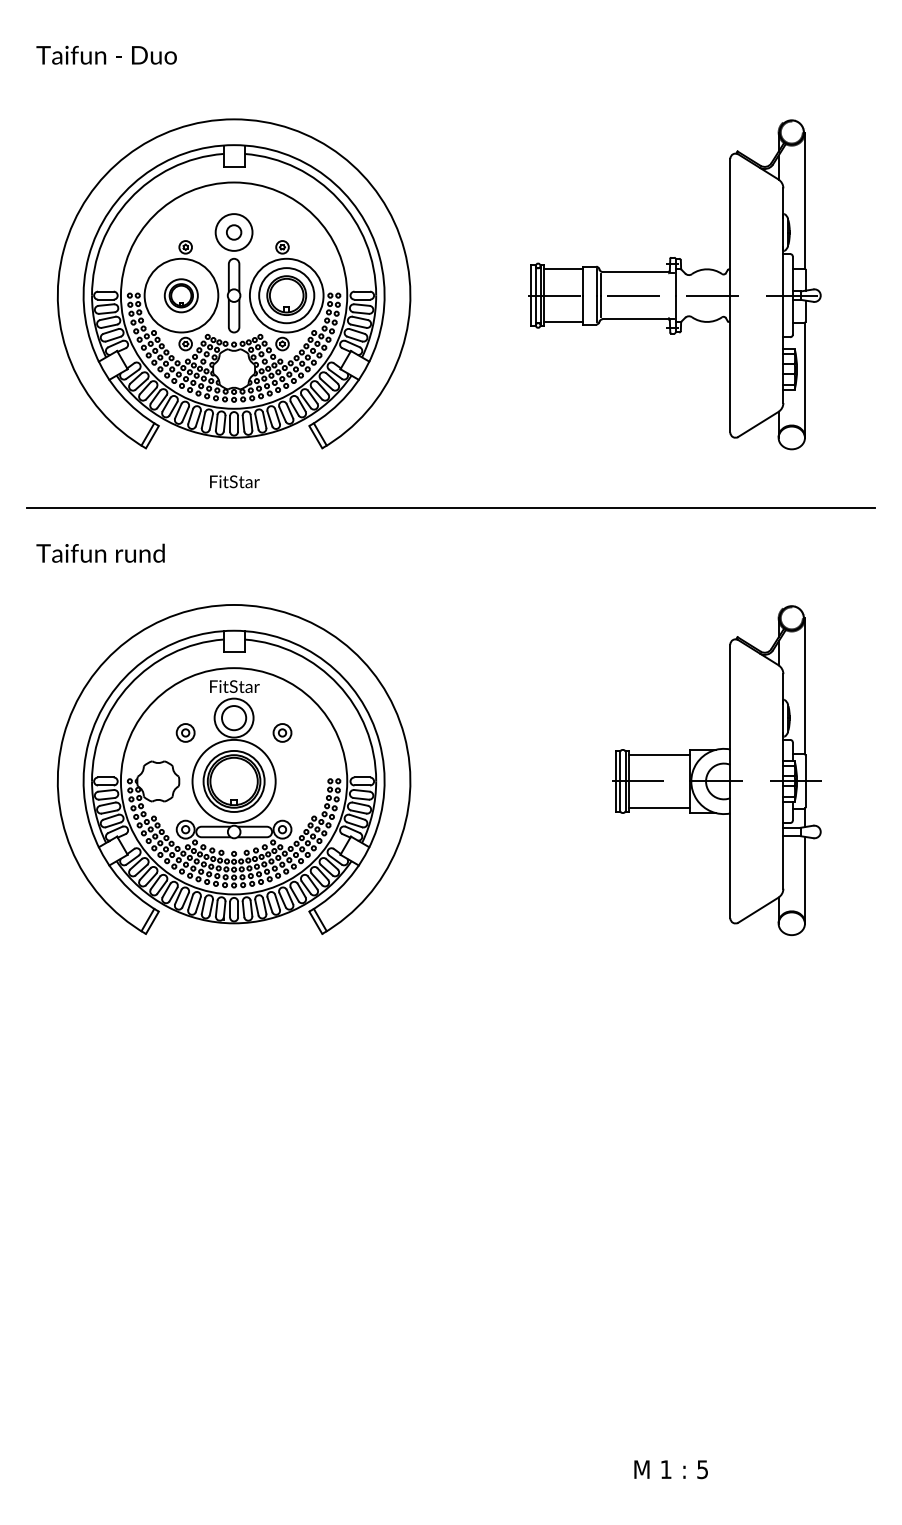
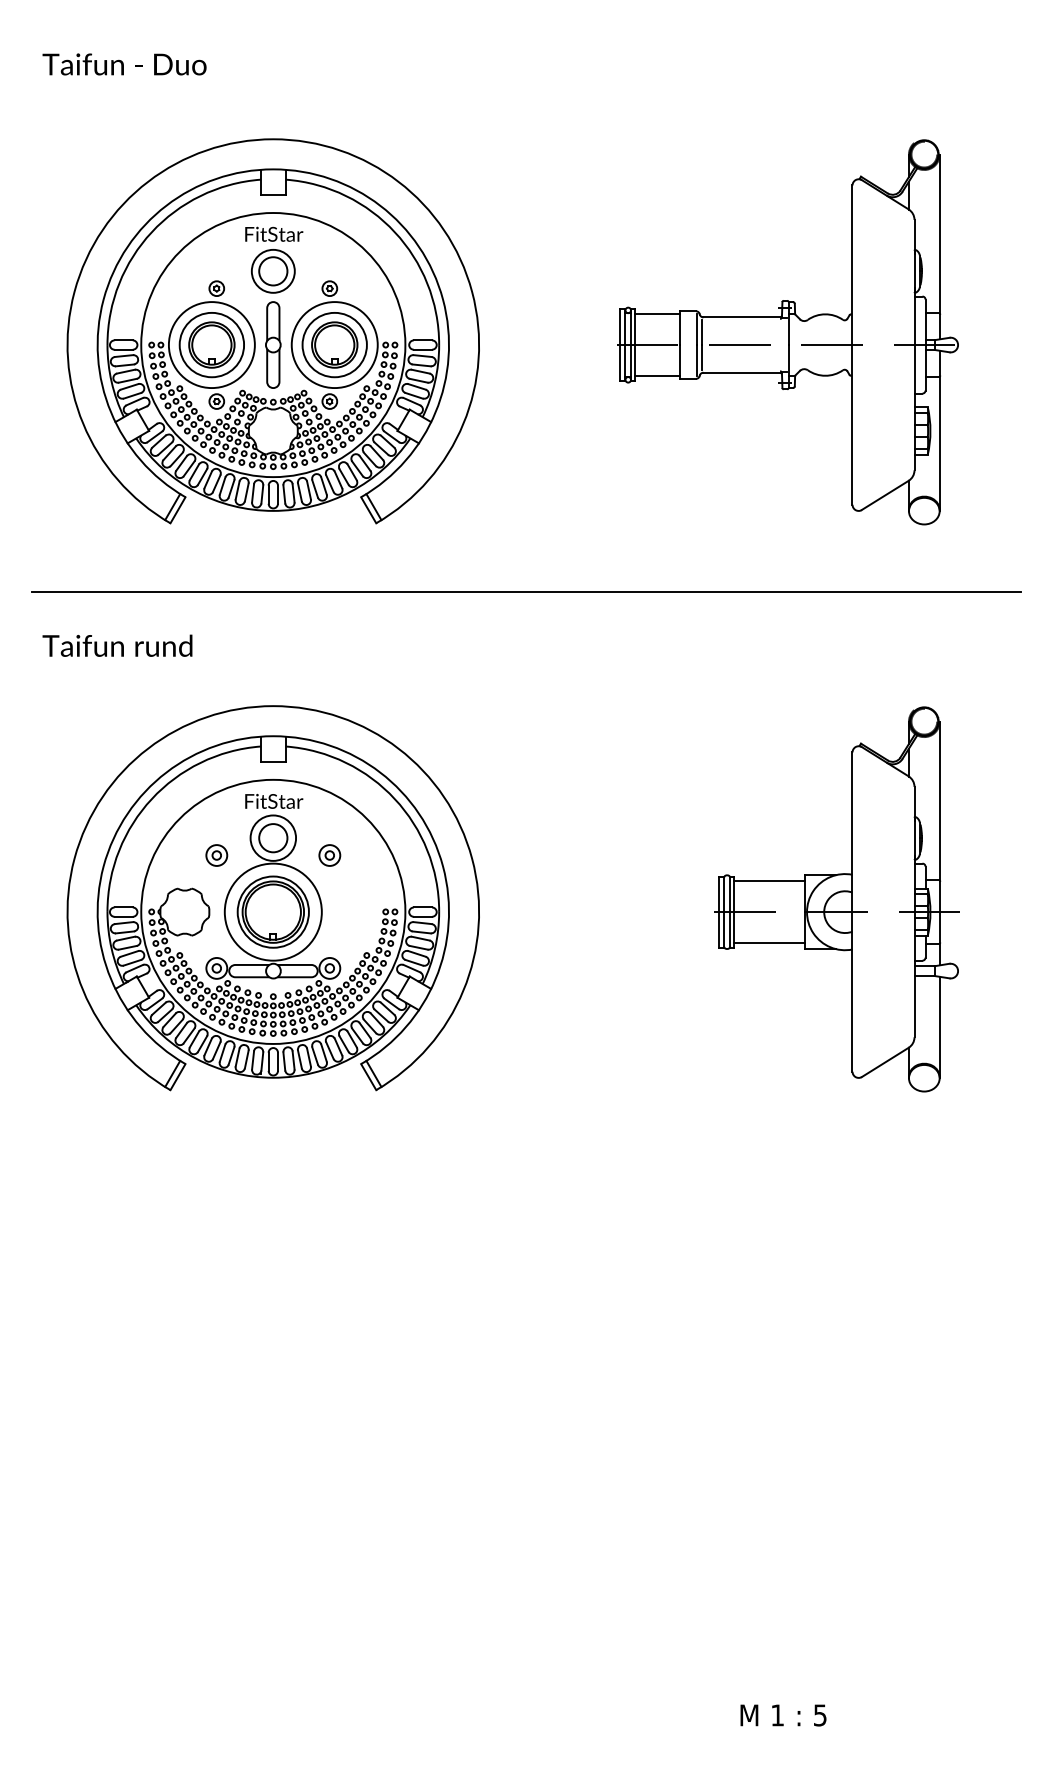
circle: (234, 232) -> (273, 271), size x1.67
part: (181, 296) -> (211, 345), size x1.67
text: (235, 481) -> (274, 233), moved

